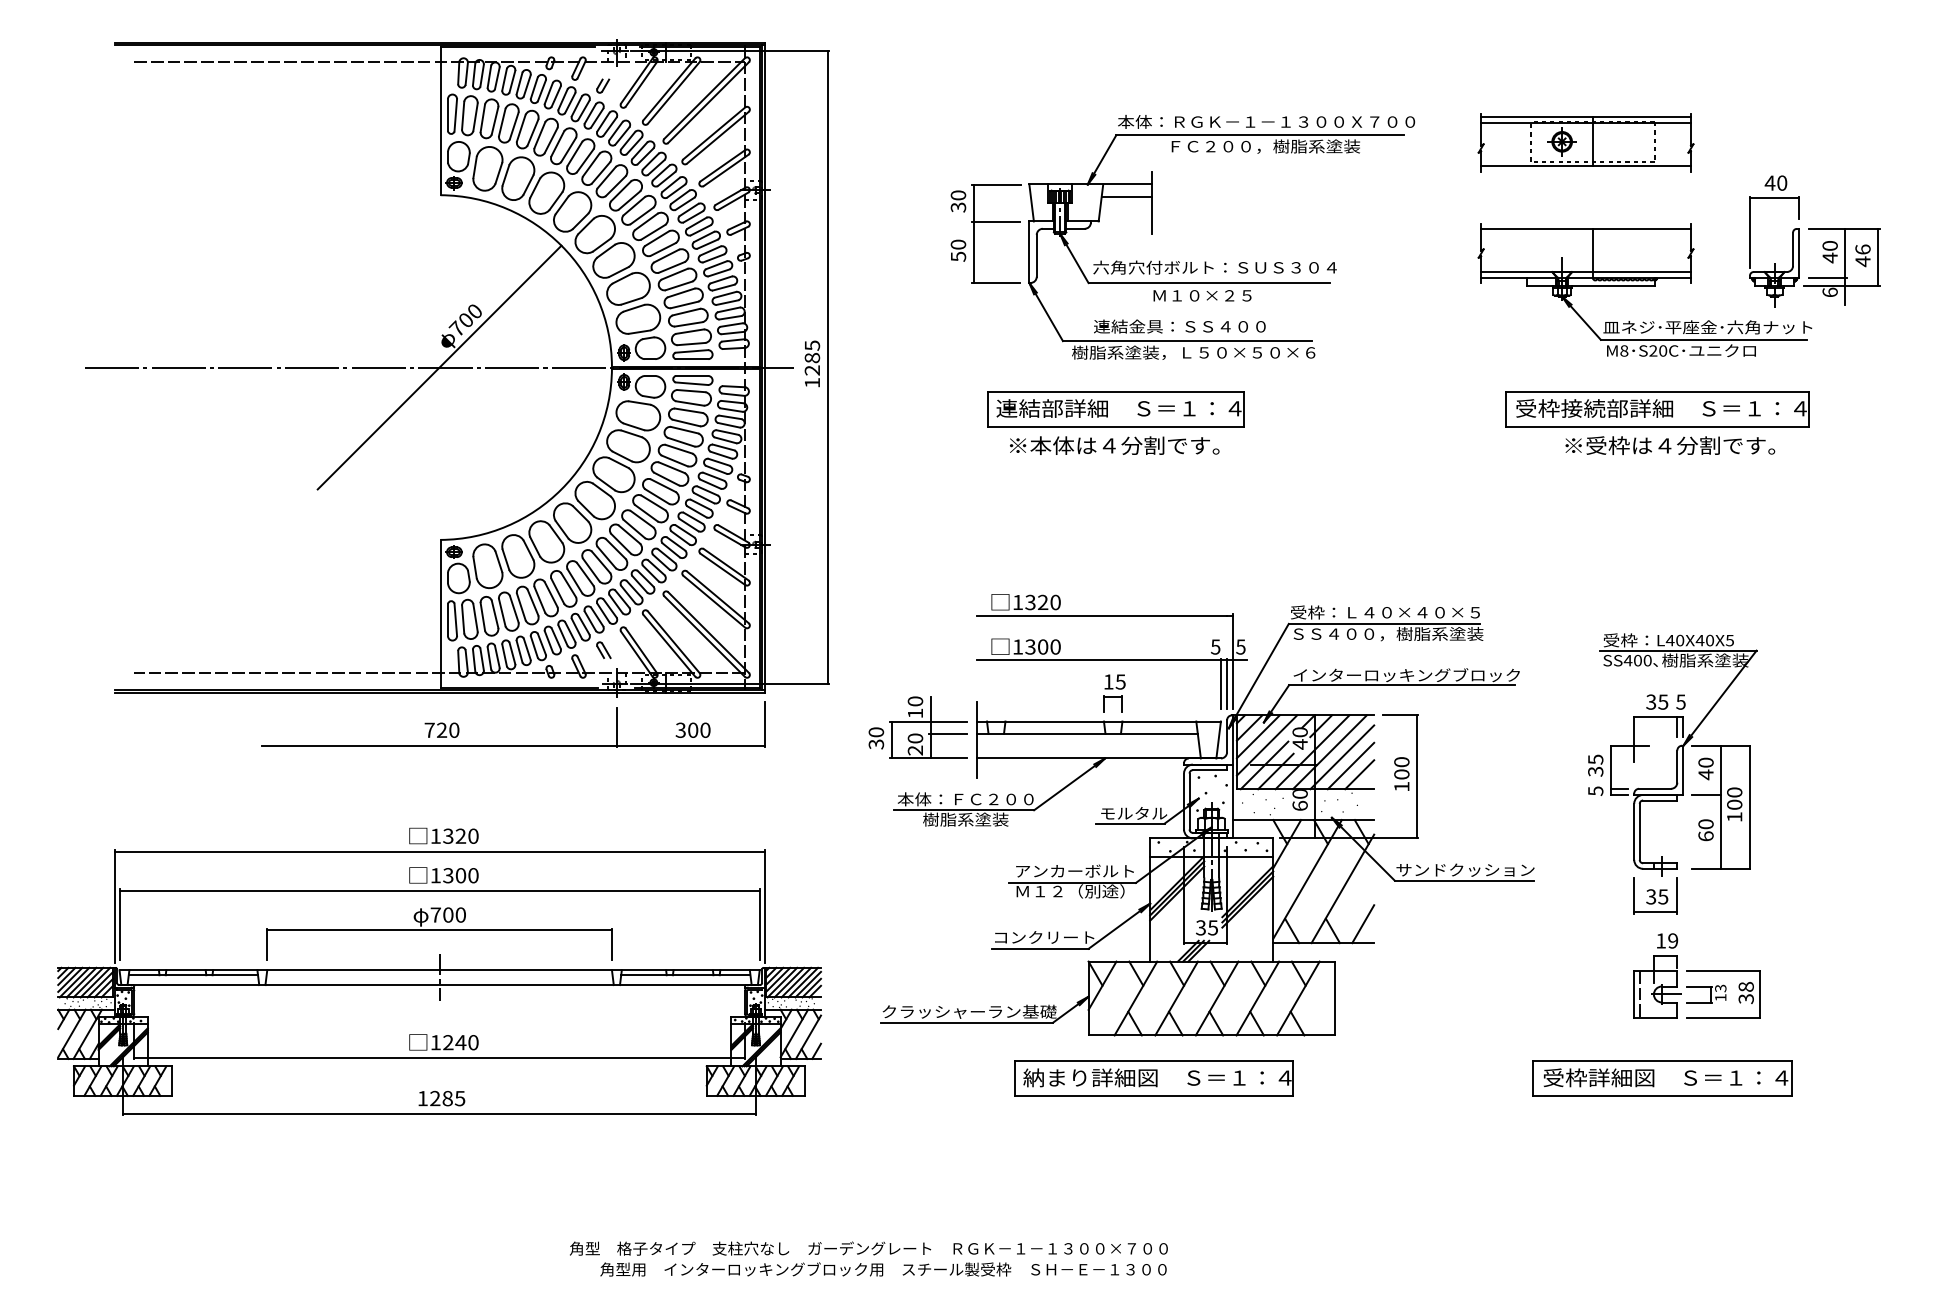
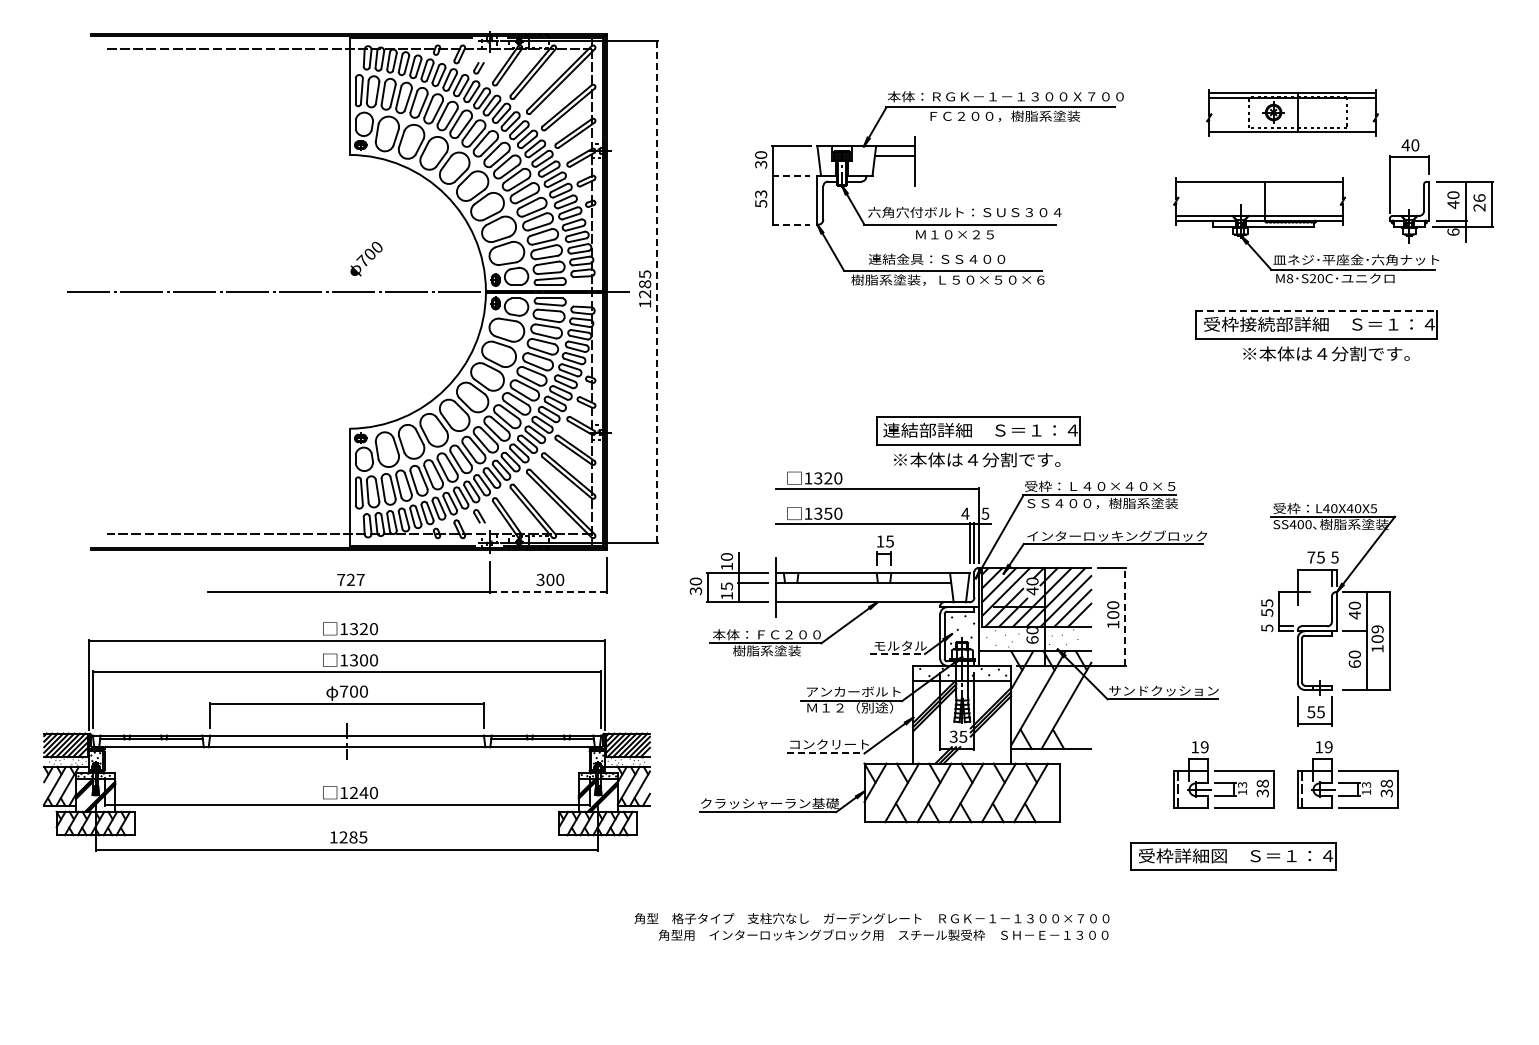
part: (1585, 141) -> (1292, 112), moved
line: (995, 221) -> (790, 175), solid -> dashed
text: (958, 245) -> (761, 194), 50 -> 53
text: (1862, 261) -> (1479, 207), 46 -> 26
line: (995, 282) -> (790, 224), solid -> dashed
line: (438, 367) -> (348, 291), removed
line: (827, 367) -> (657, 291), solid -> dashed
line: (1657, 392) -> (1316, 311), solid -> dashed
part: (1116, 422) -> (978, 441), moved
text: (1607, 445) -> (1276, 353), ※受枠は４分割です。 -> ※本体は４分割です。
text: (1043, 646) -> (828, 513), 1300 -> 1350
text: (1215, 646) -> (965, 513), 5 -> 4
text: (1651, 702) -> (1311, 557), 35 -> 75
text: (454, 729) -> (360, 579), 720 -> 727
text: (914, 743) -> (726, 590), 20 -> 15
line: (690, 746) -> (548, 592), solid -> dashed
text: (1594, 771) -> (1266, 612), 35 -> 55
line: (1417, 776) -> (1125, 616), solid -> dashed
text: (1734, 792) -> (1377, 629), 100 -> 109
line: (1131, 824) -> (898, 654), solid -> dashed
text: (1651, 895) -> (1311, 711), 35 -> 55
line: (1363, 923) -> (1082, 733), removed
line: (1039, 948) -> (825, 753), solid -> dashed
part: (438, 971) -> (346, 736), moved
part: (1540, 975) -> (1223, 774), added
part: (1154, 1078) -> (916, 856), removed
part: (1662, 1078) -> (1233, 856), moved
text: (868, 1258) -> (871, 926), moved

